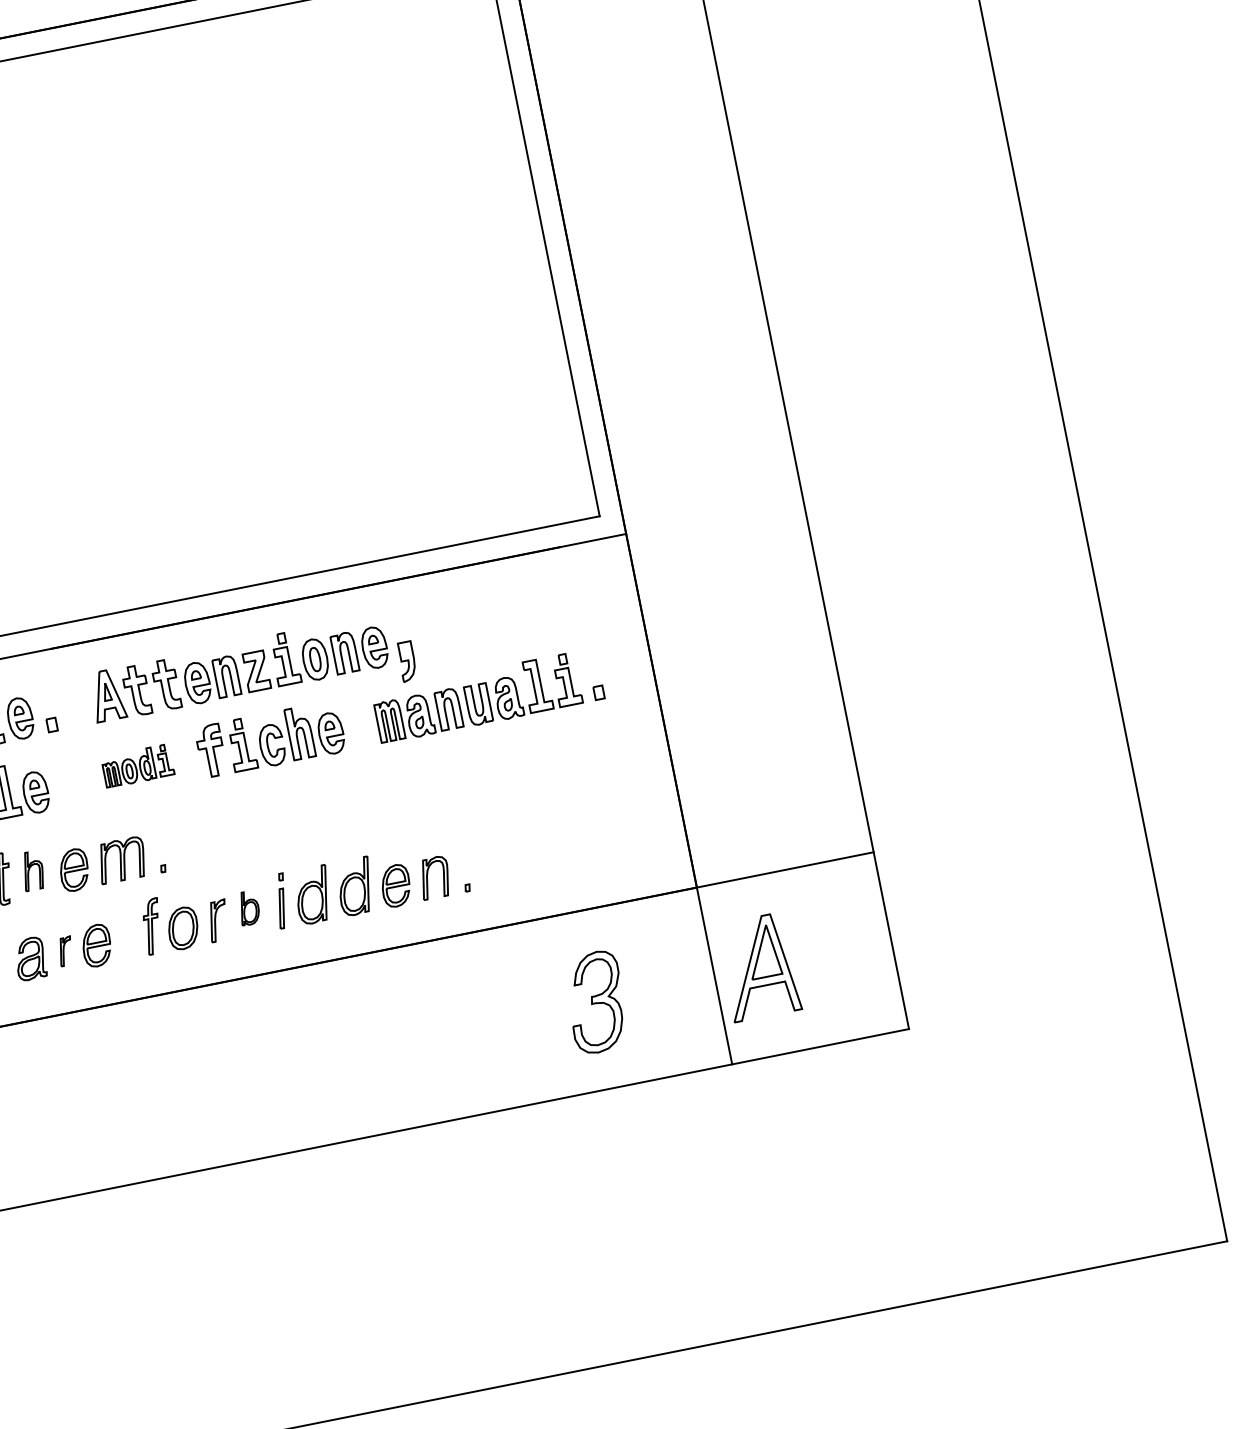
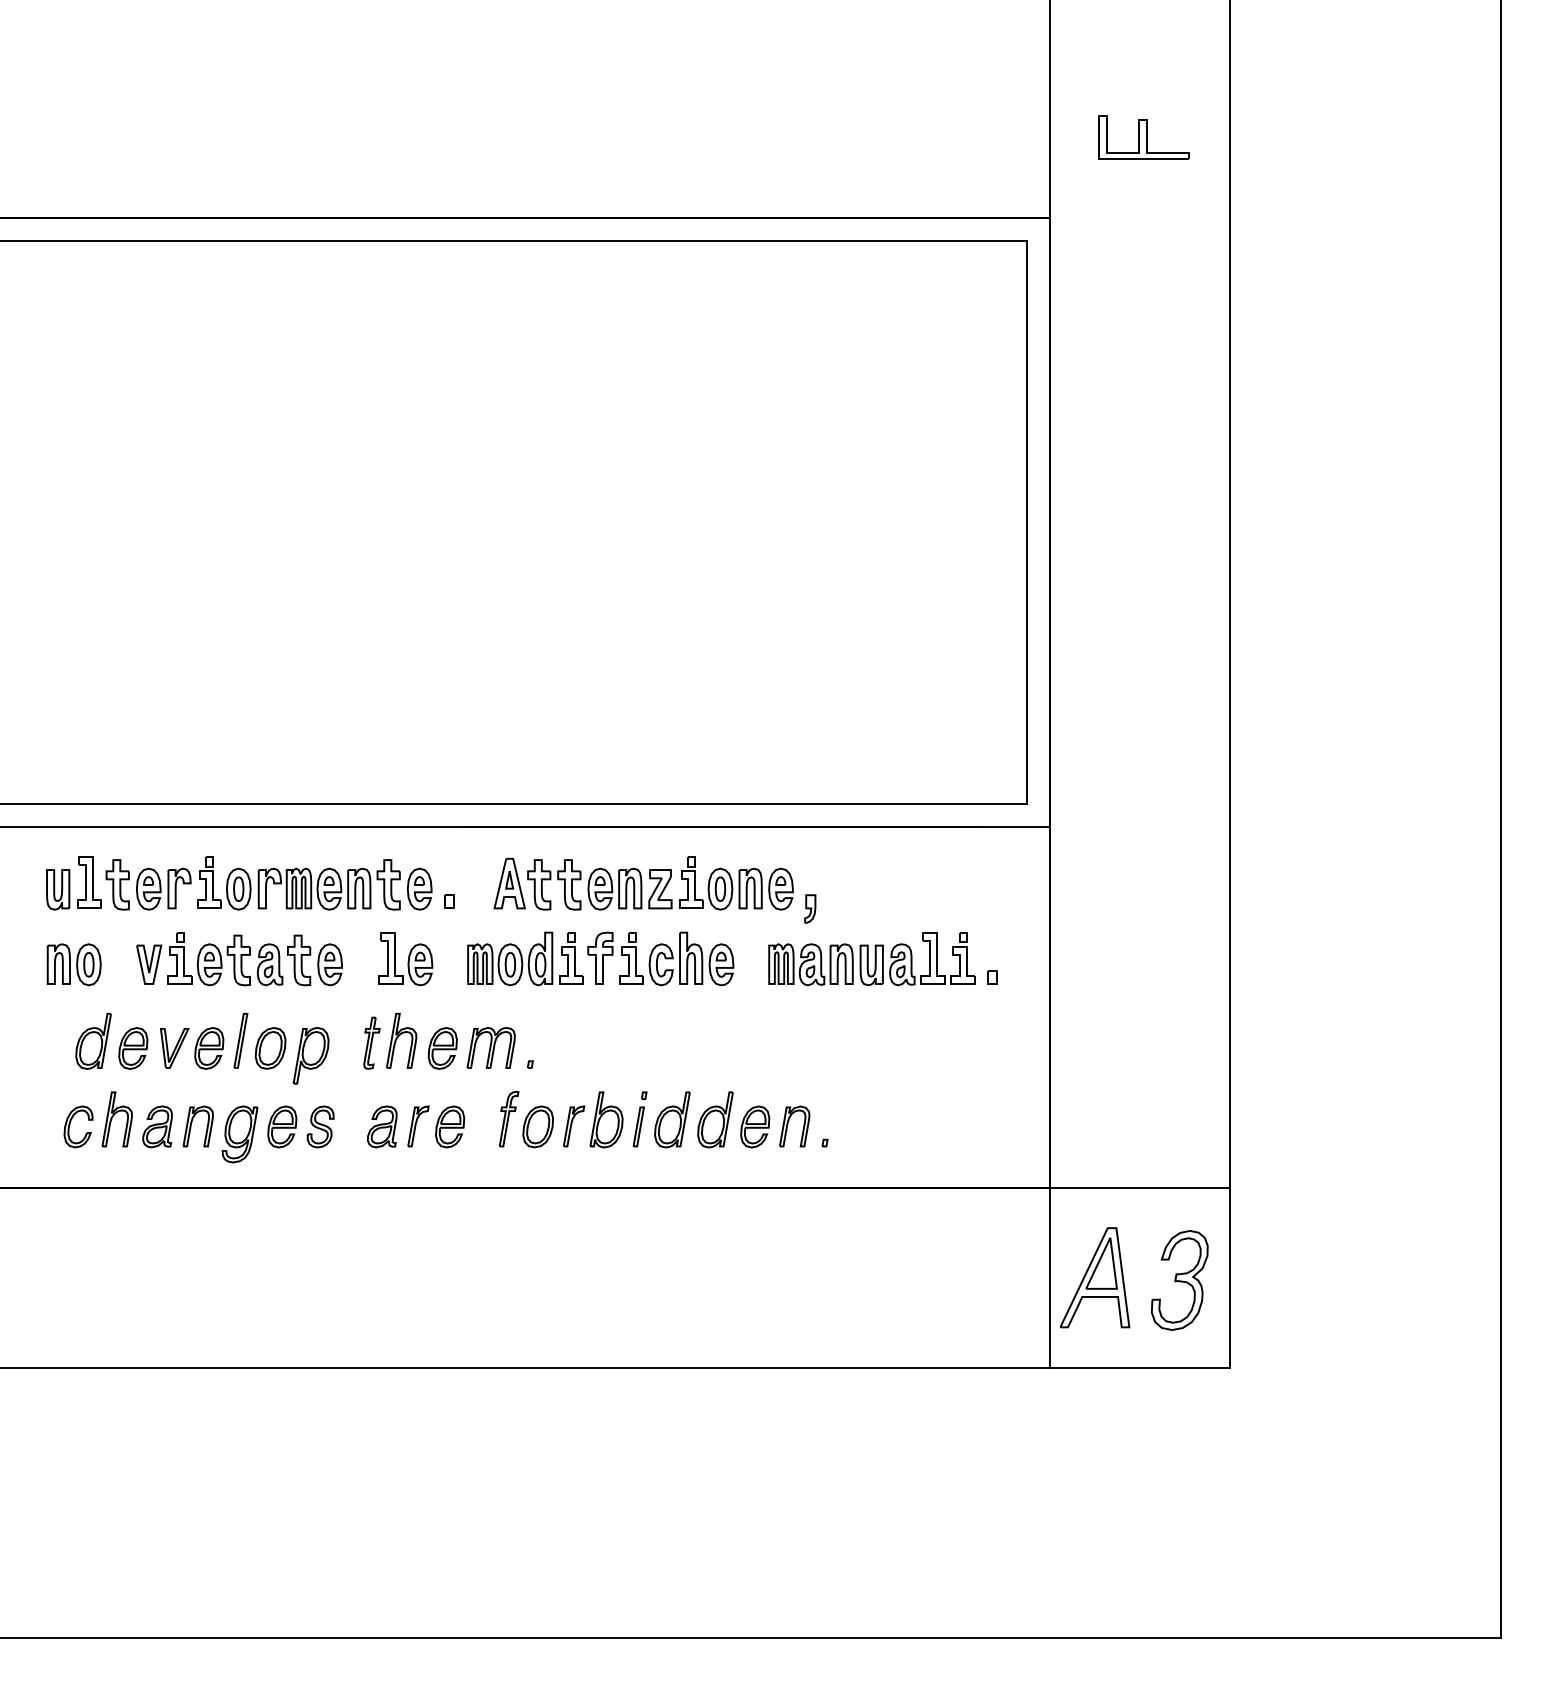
part: (407, 660) -> (810, 908), size x0.71
part: (137, 765) -> (525, 958), size x1.67
part: (32, 870) -> (401, 1040), size x1.43
part: (248, 907) -> (606, 1119), size x1.67
part: (65, 951) -> (418, 1126), size x1.43
part: (596, 1002) -> (1179, 1280), moved

